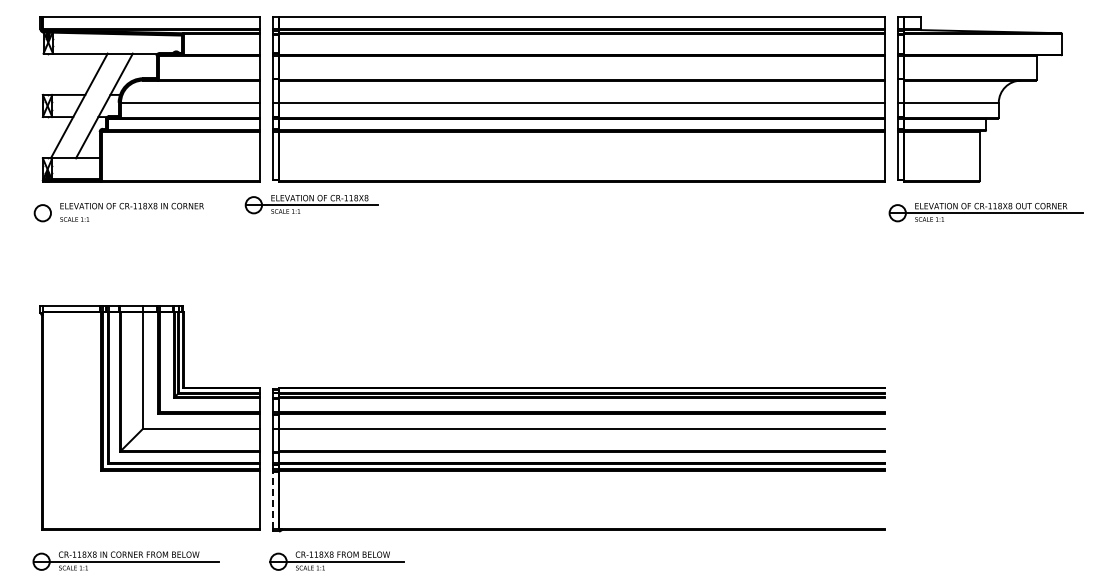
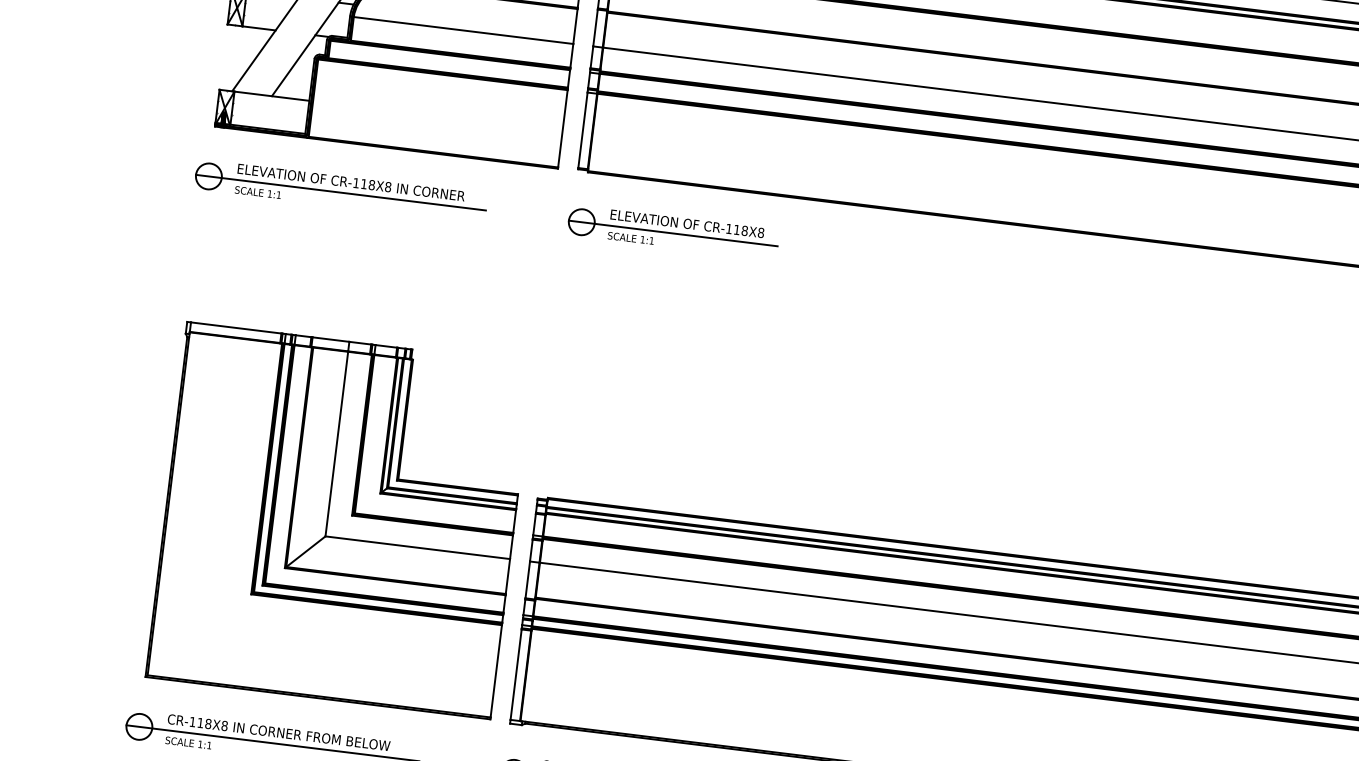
part: (311, 204) -> (672, 232), moved
line: (126, 213) -> (341, 193), added
line: (272, 500) -> (515, 674), dashed -> solid

